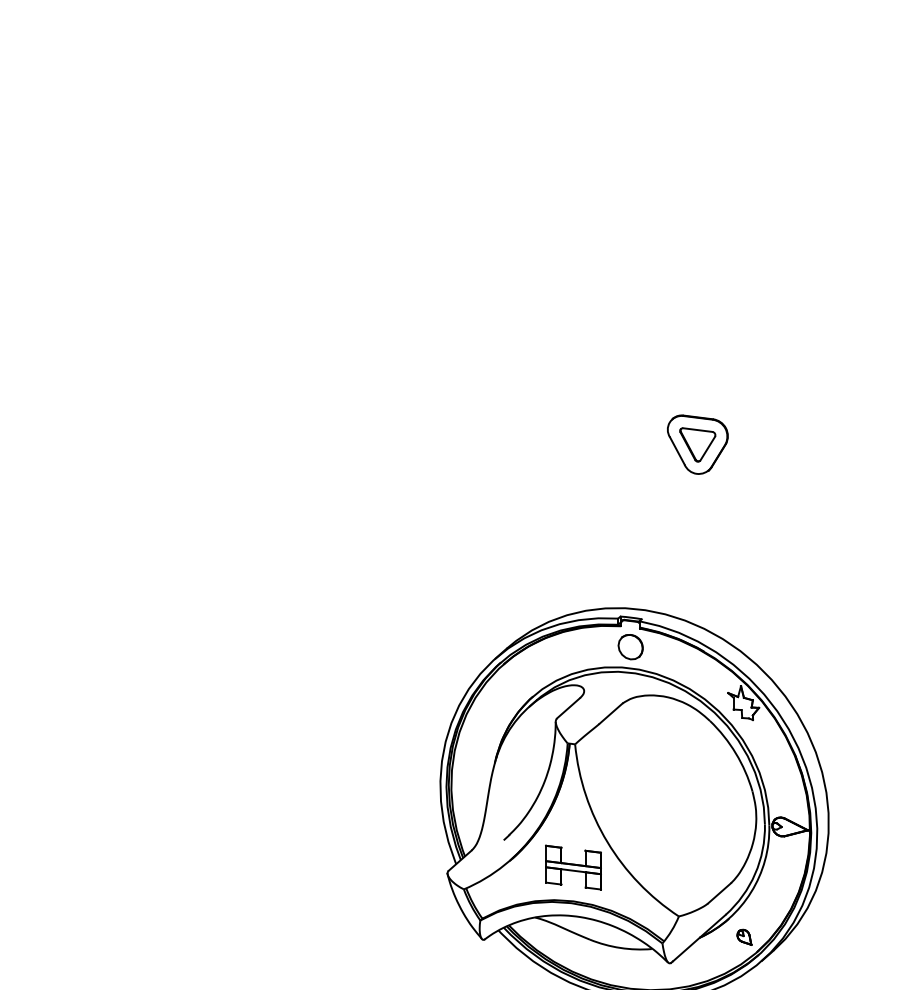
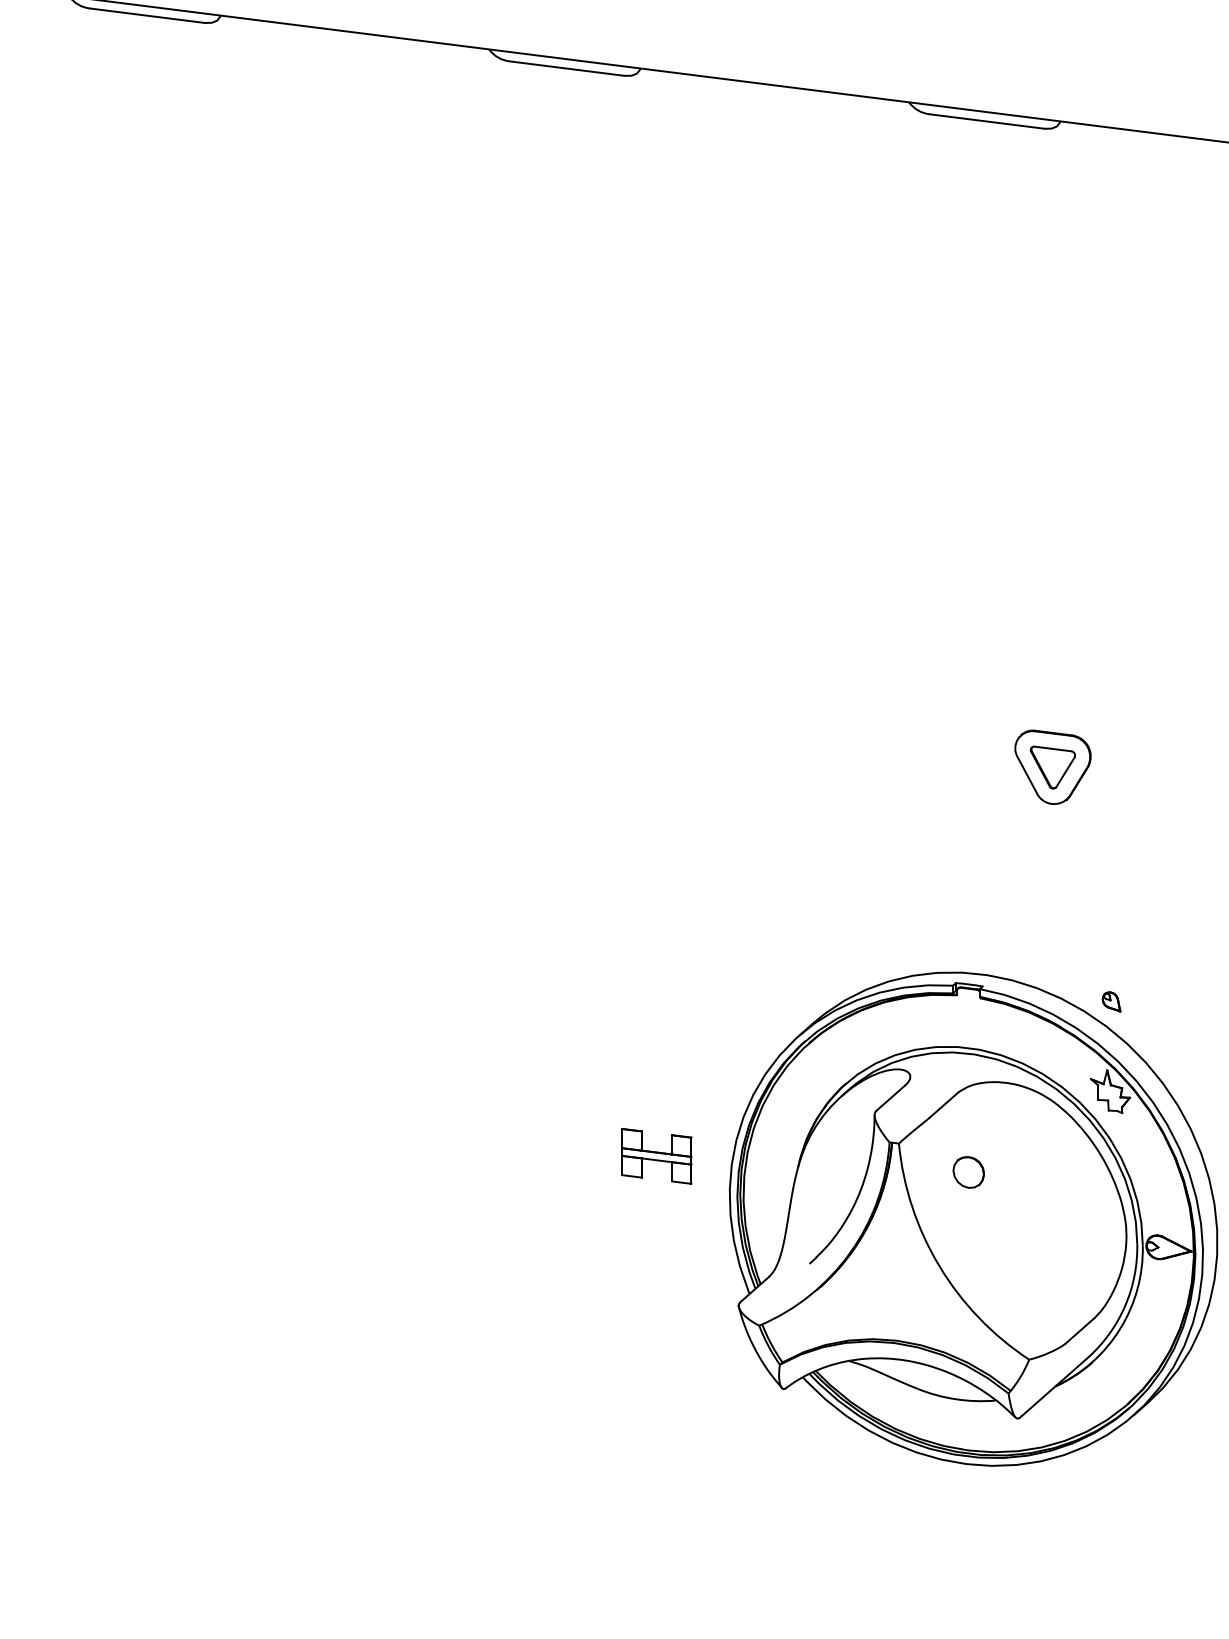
part: (630, 647) -> (968, 1172), moved
part: (573, 866) -> (656, 1155), moved
part: (744, 937) -> (1111, 1001), moved

